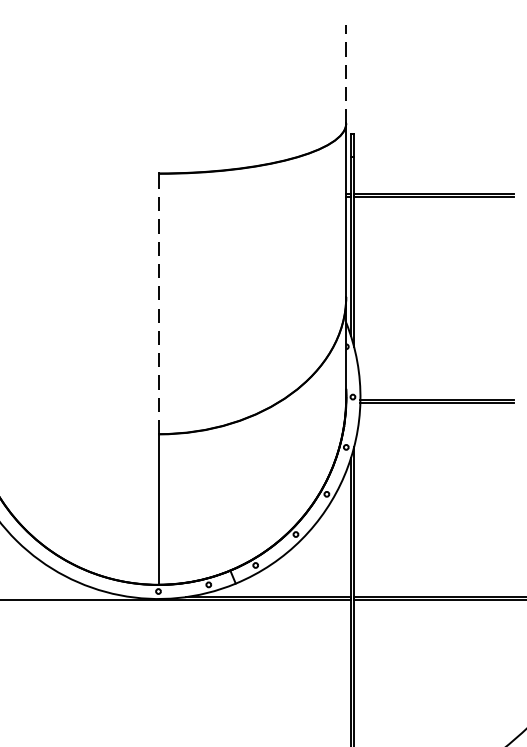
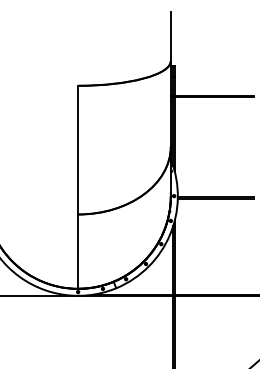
line: (345, 73) -> (170, 36), dashed -> solid
line: (159, 302) -> (78, 149), dashed -> solid

